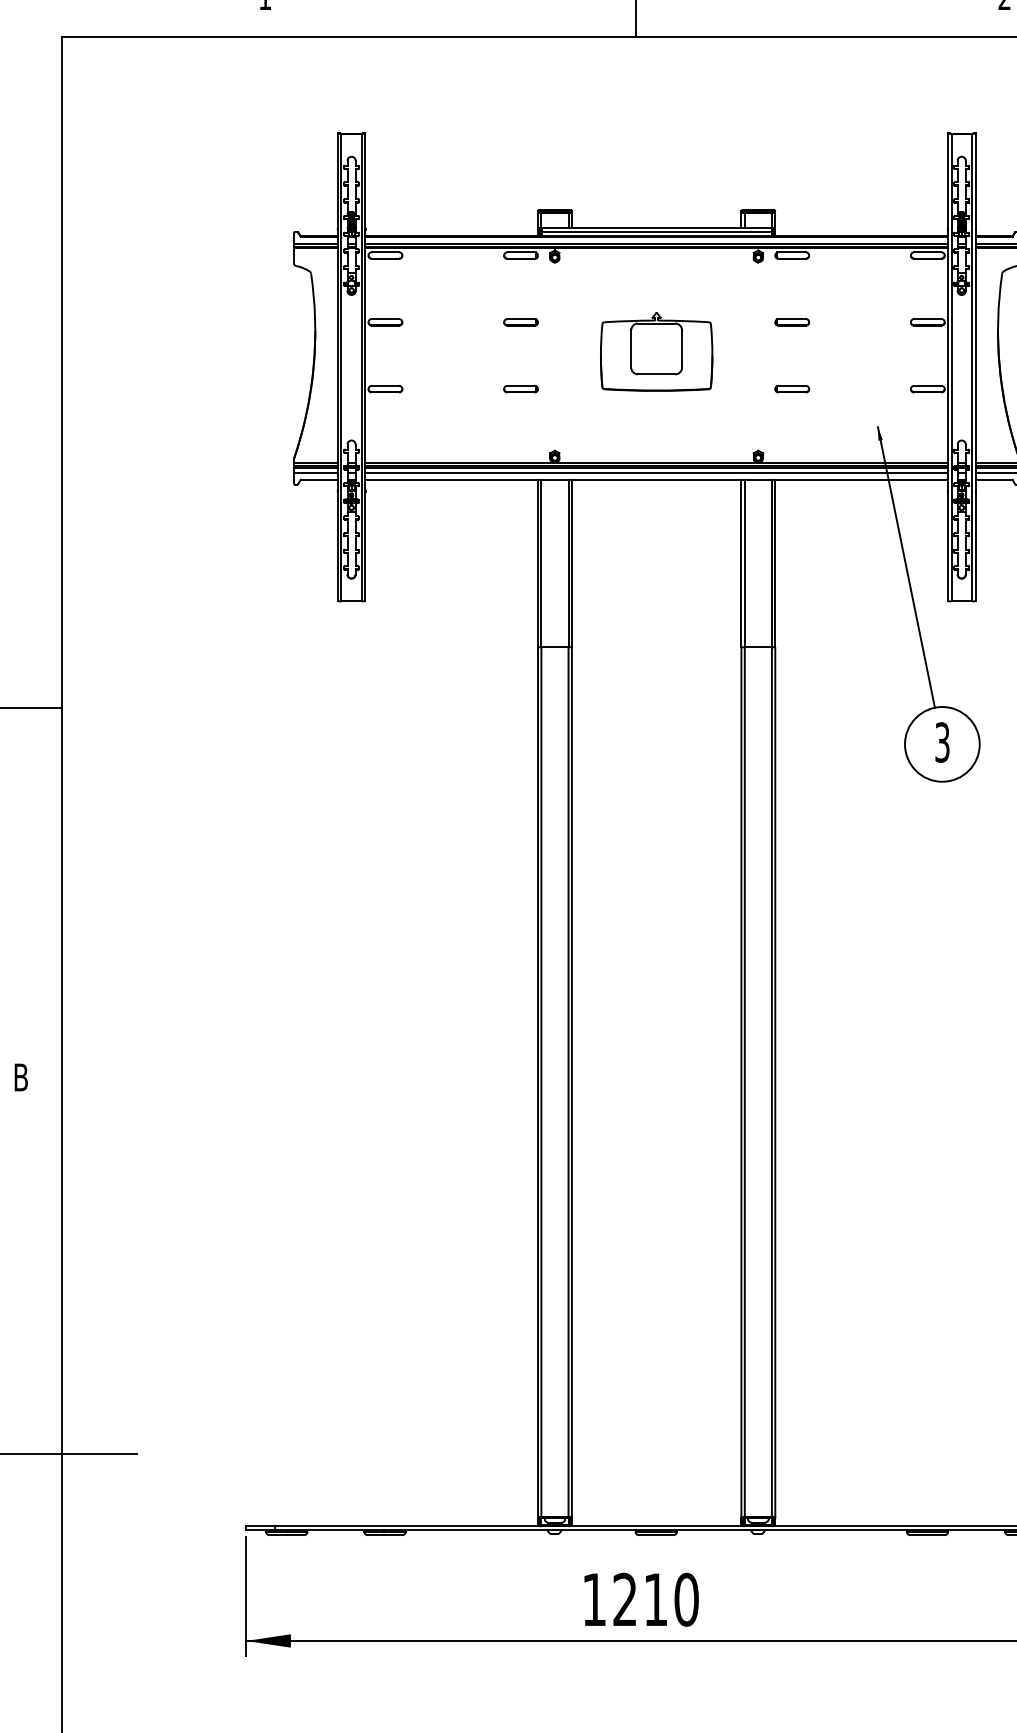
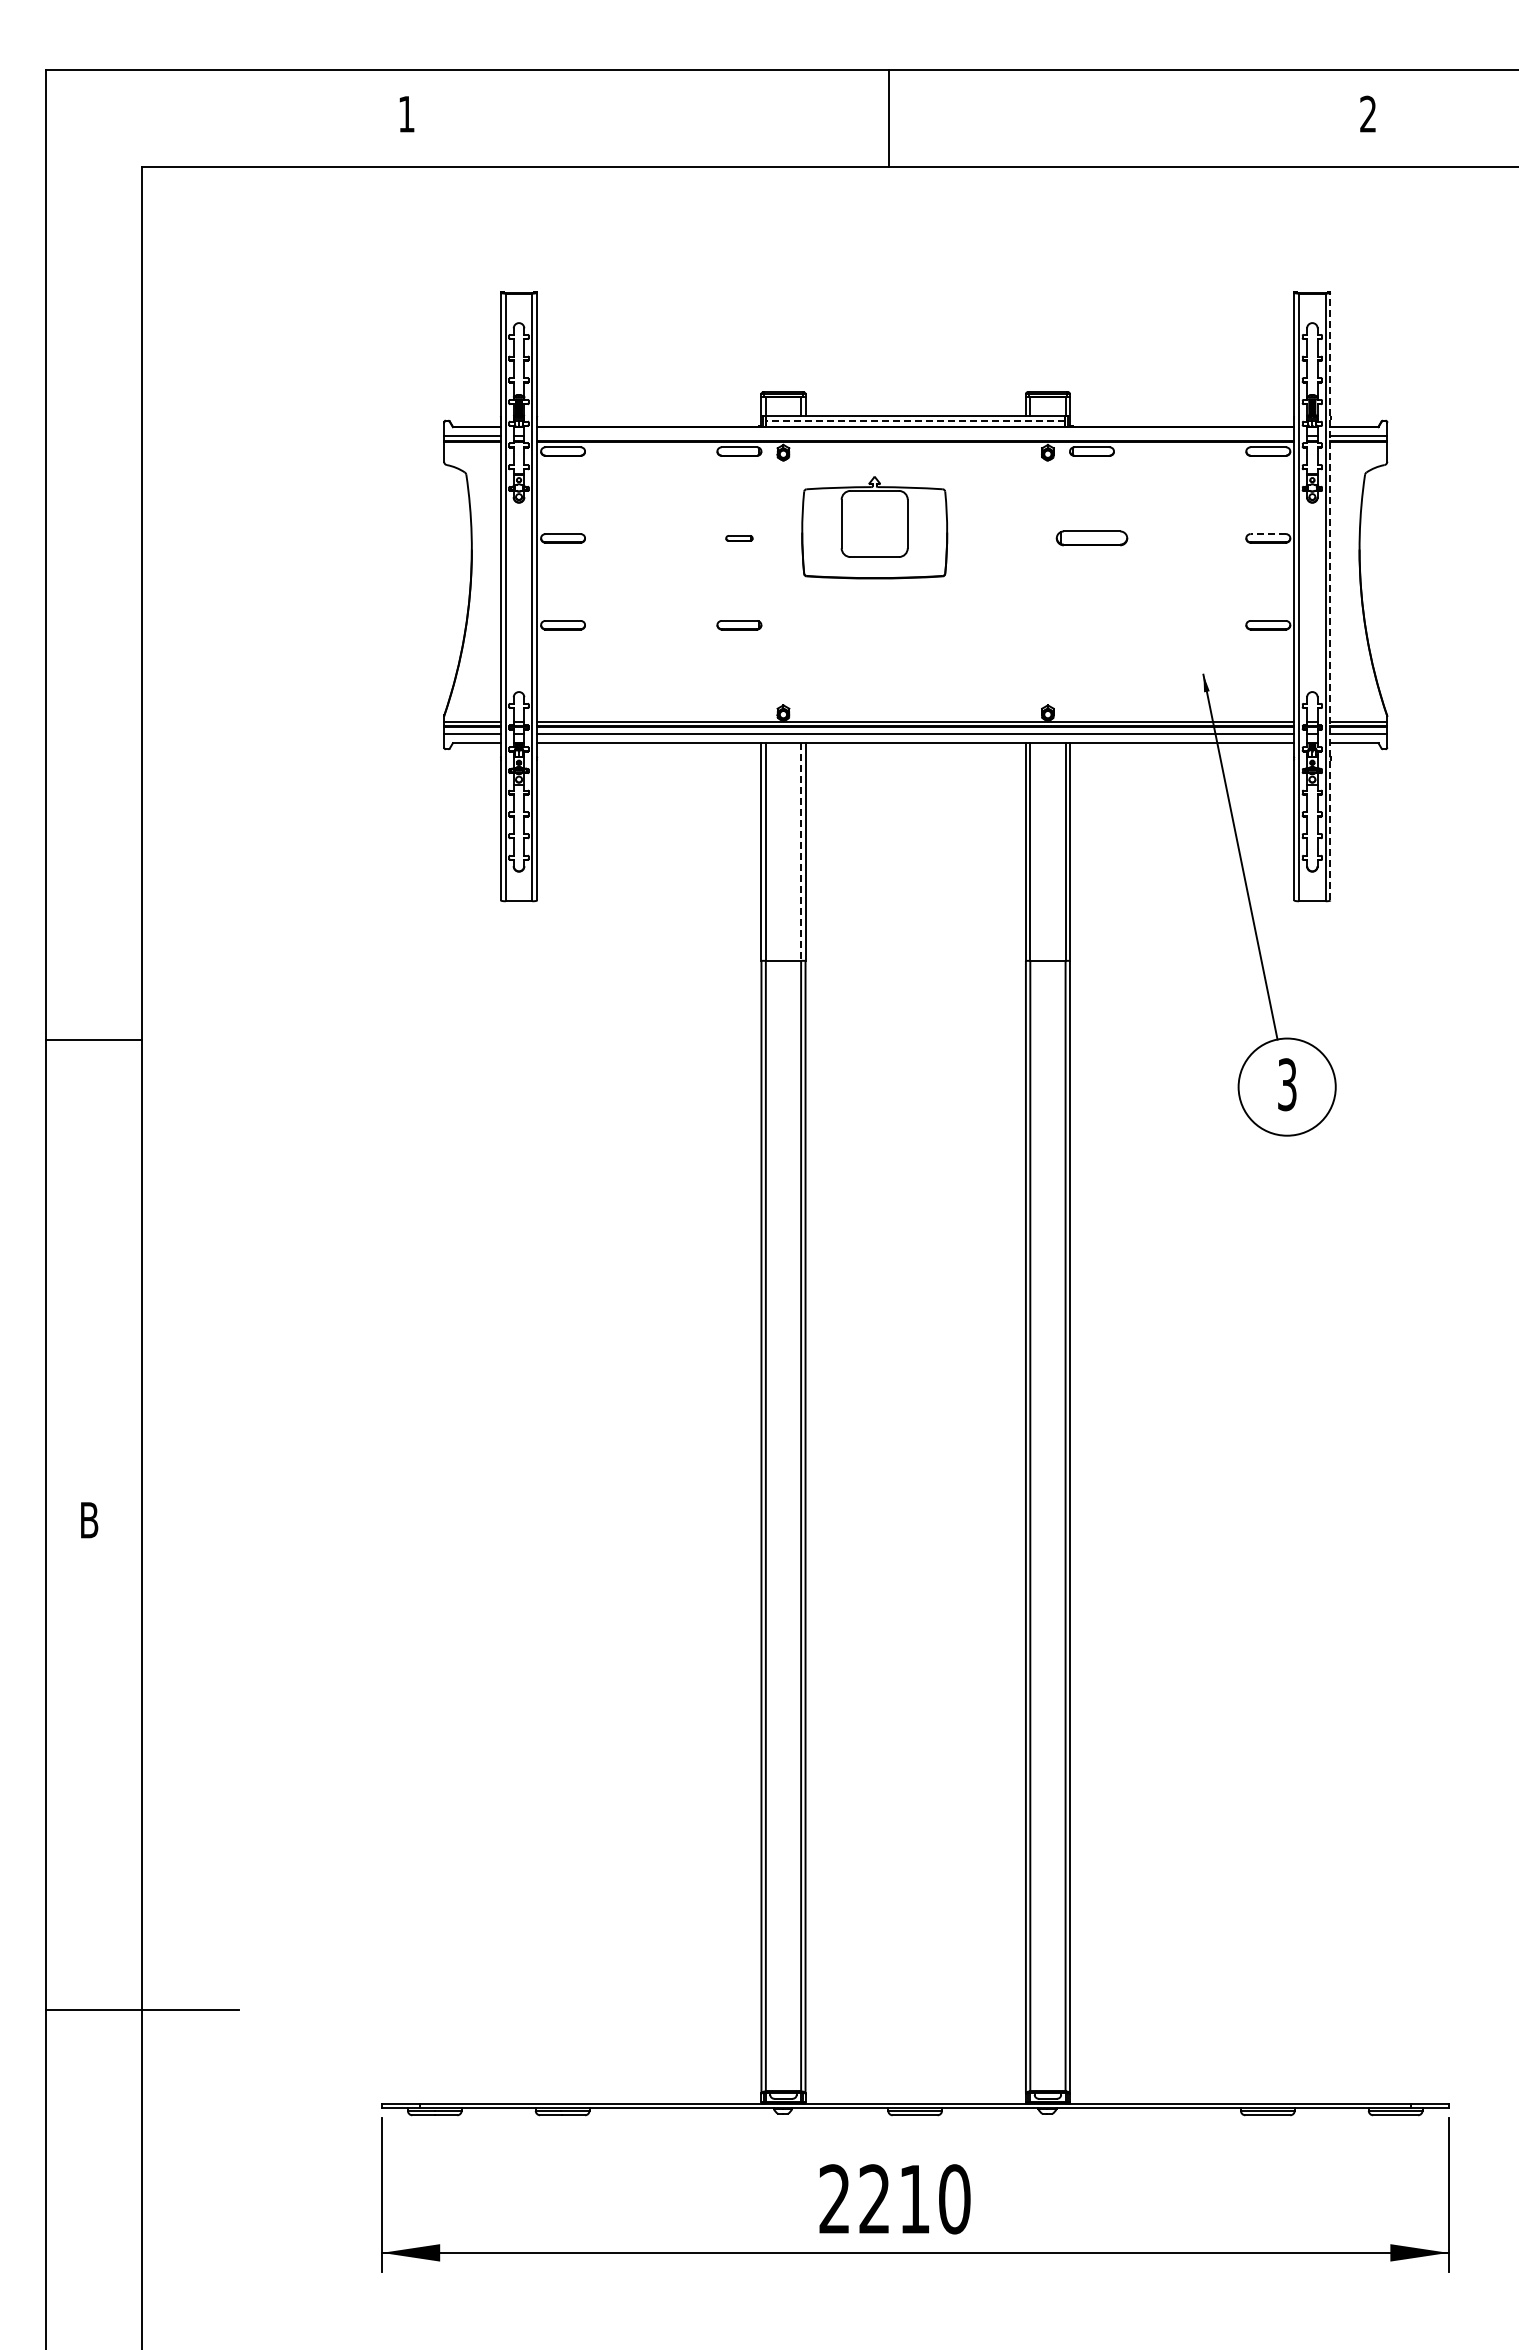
line: (656, 232) -> (915, 421), solid -> dashed
line: (656, 243) -> (915, 436), removed
line: (927, 319) -> (1268, 534), solid -> dashed
part: (521, 322) -> (739, 538), size x0.6
part: (791, 322) -> (1091, 538), size x1.6
part: (656, 351) -> (874, 527), moved
line: (975, 367) -> (1330, 596), solid -> dashed
part: (791, 389) -> (1091, 625), removed
line: (568, 563) -> (801, 852), solid -> dashed
text: (594, 1599) -> (834, 2198), 1210 -> 2210

